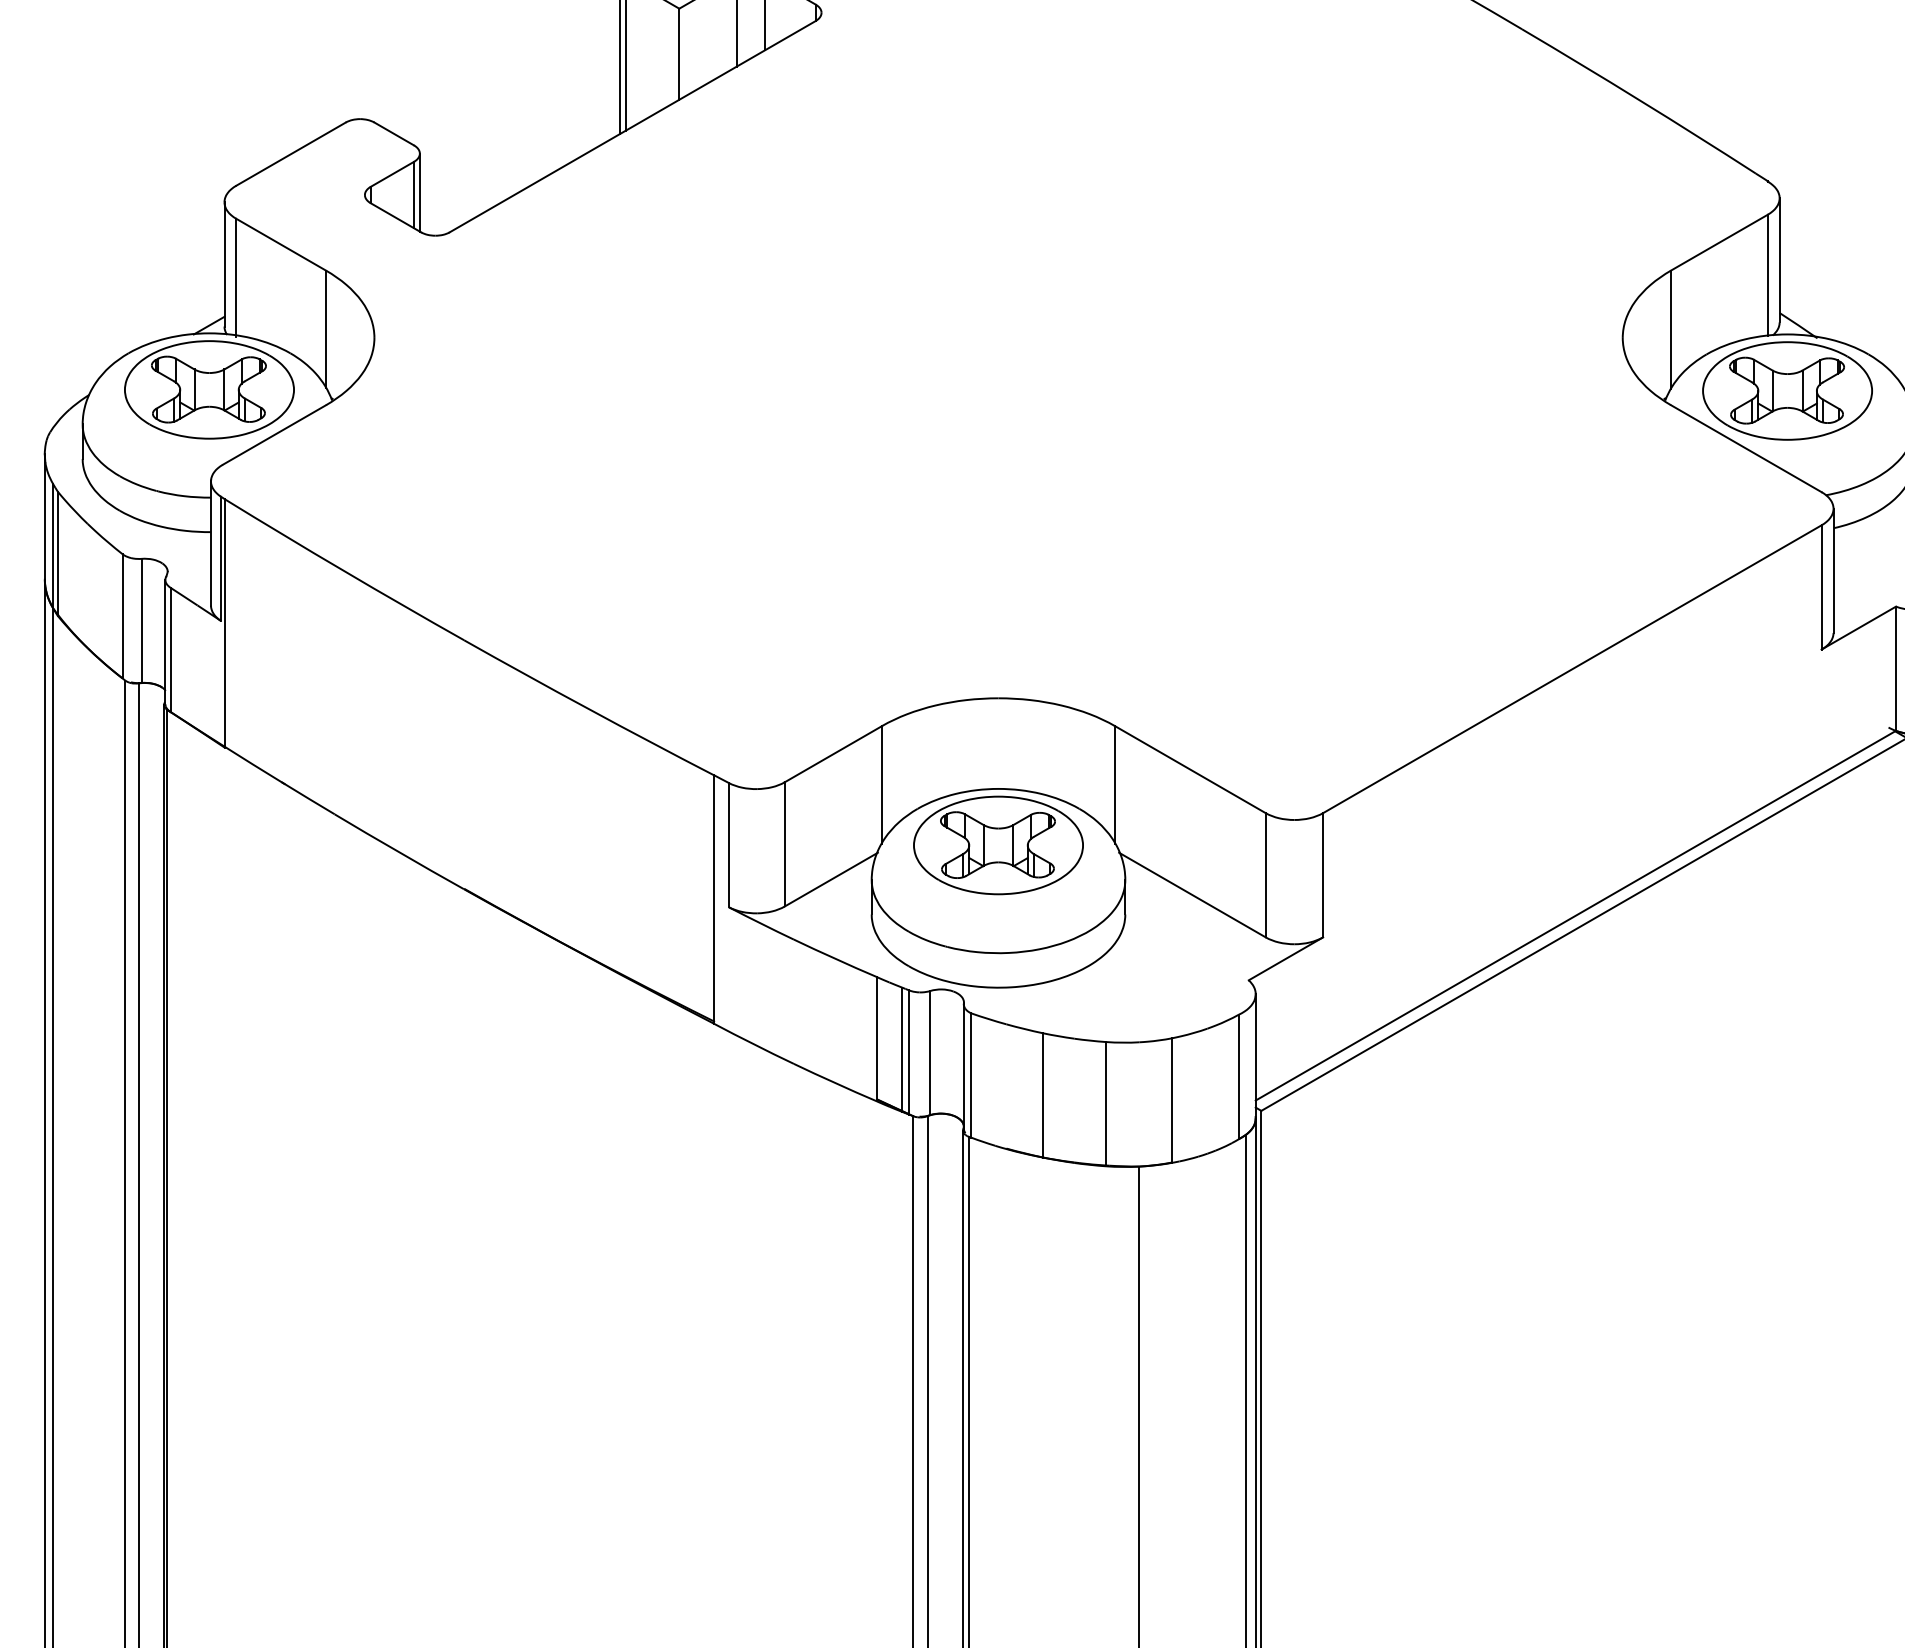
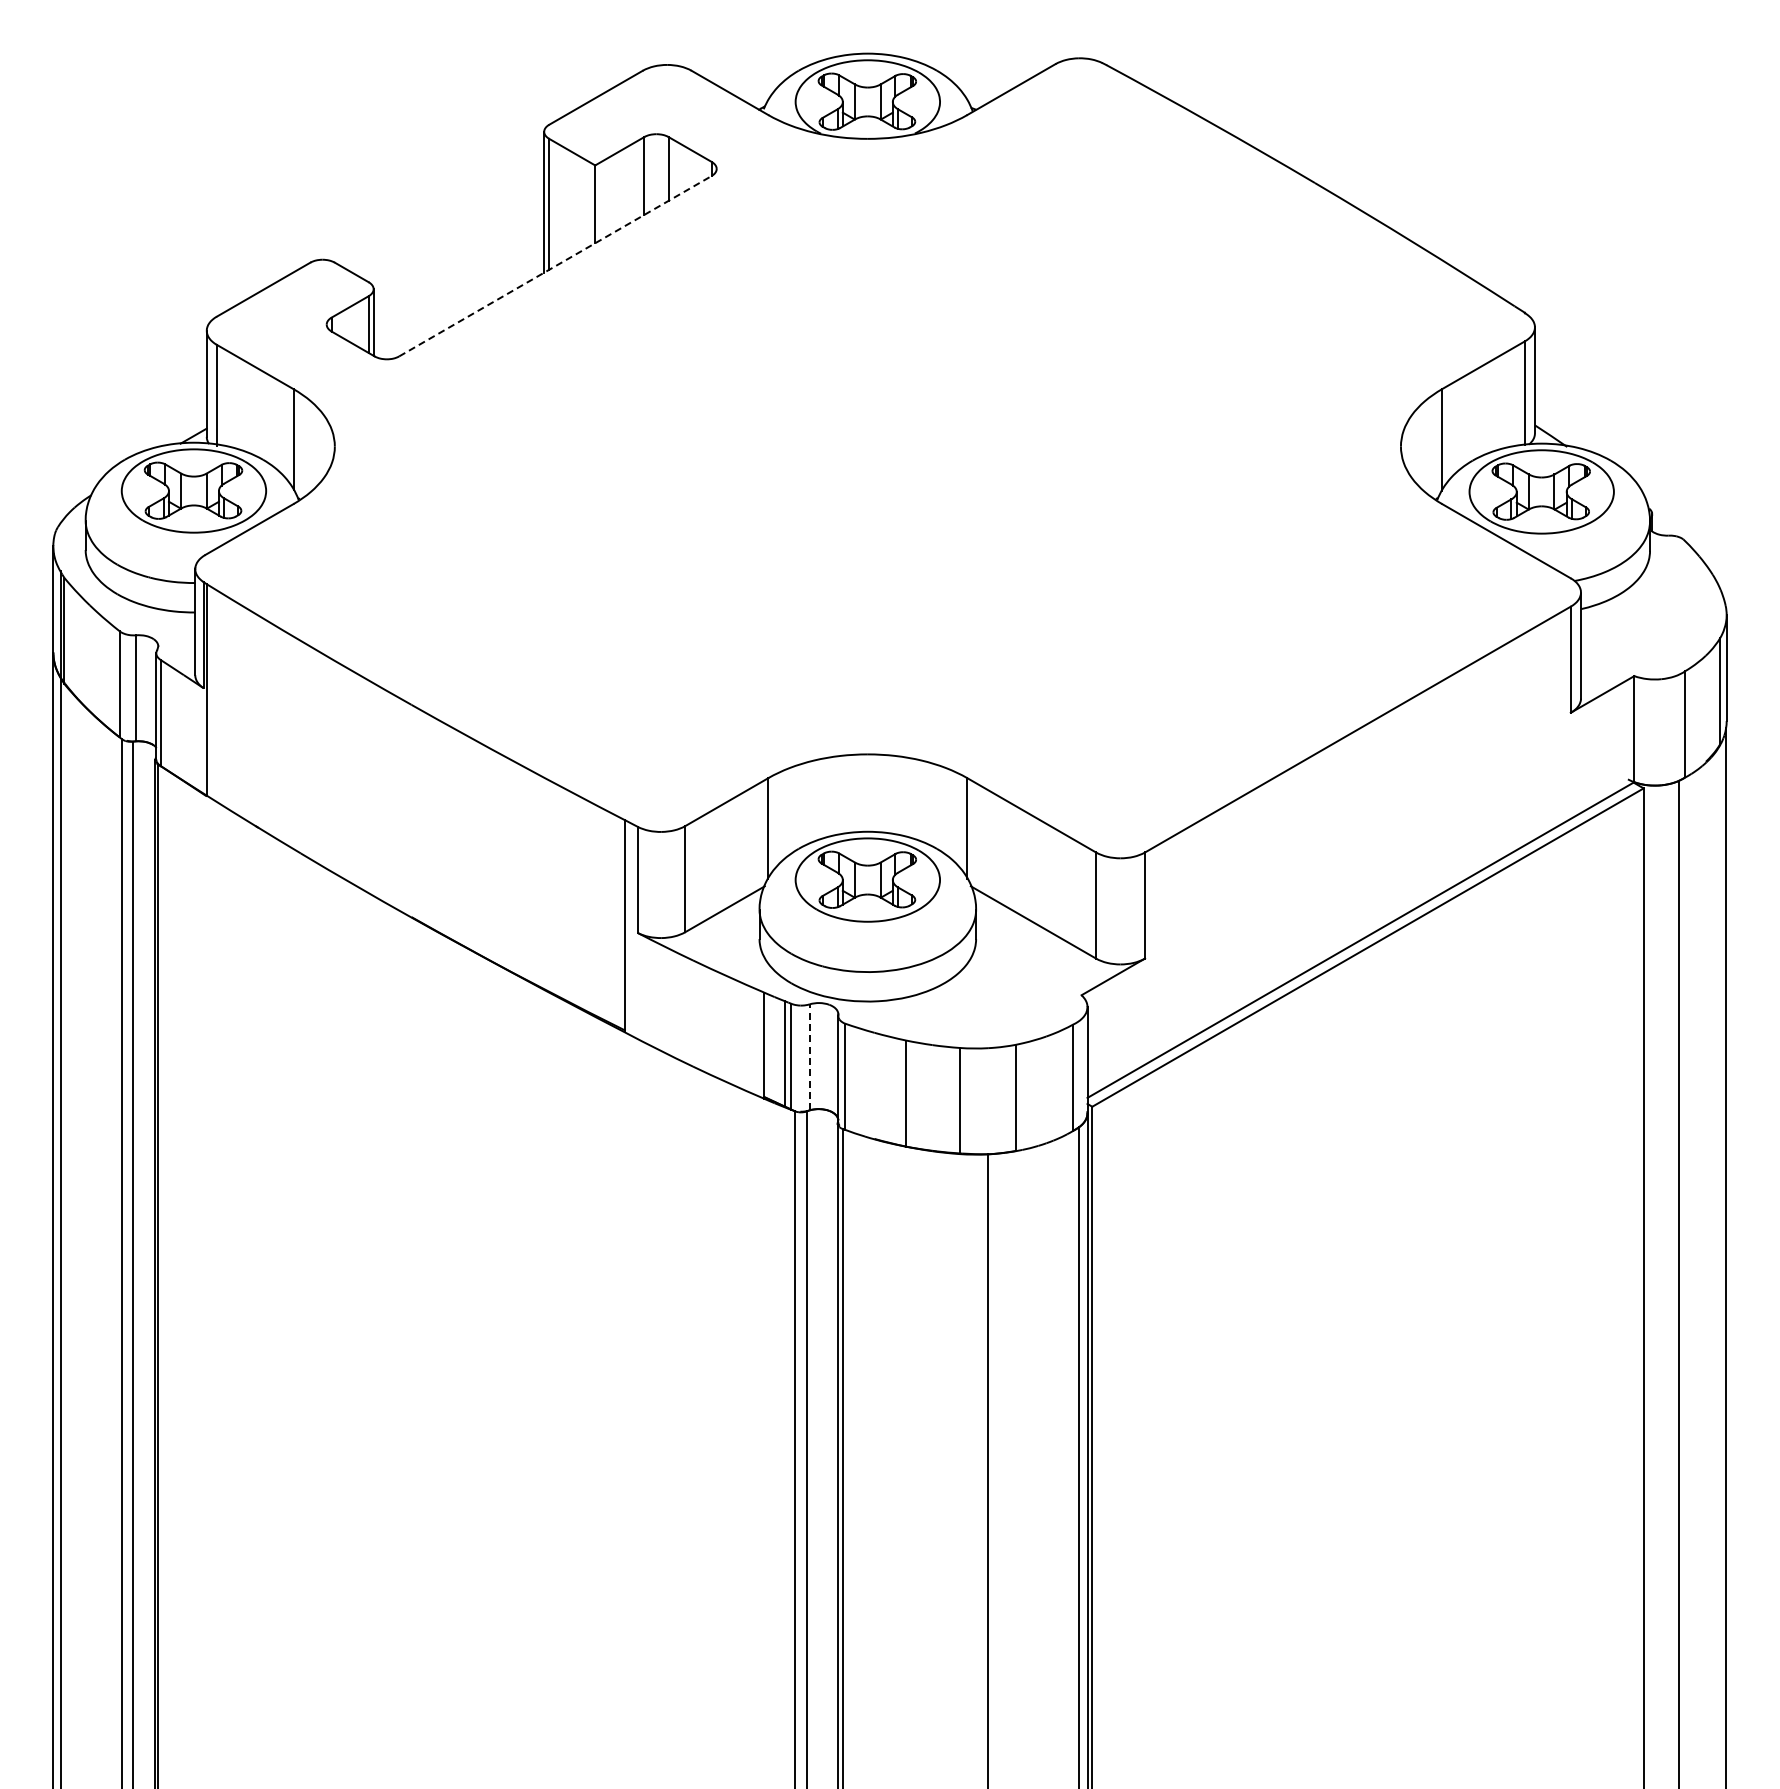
line: (632, 127) -> (555, 266), solid -> dashed
line: (930, 1052) -> (809, 1056), solid -> dashed

